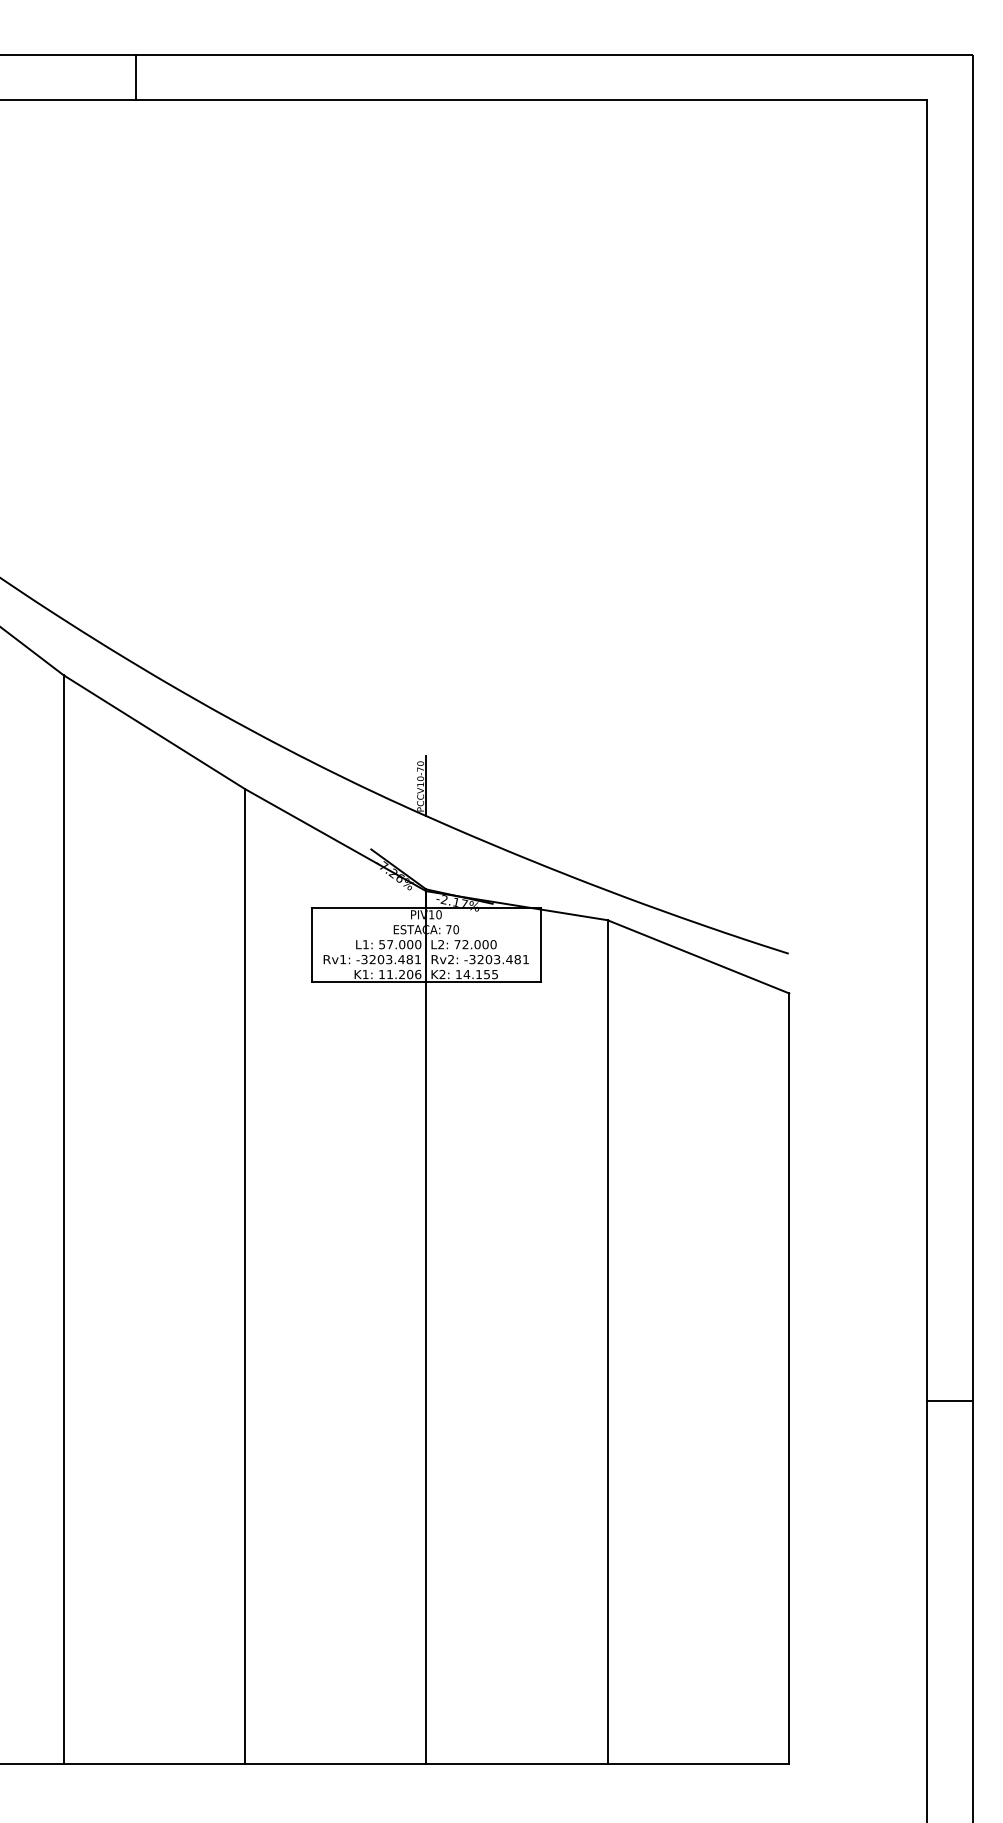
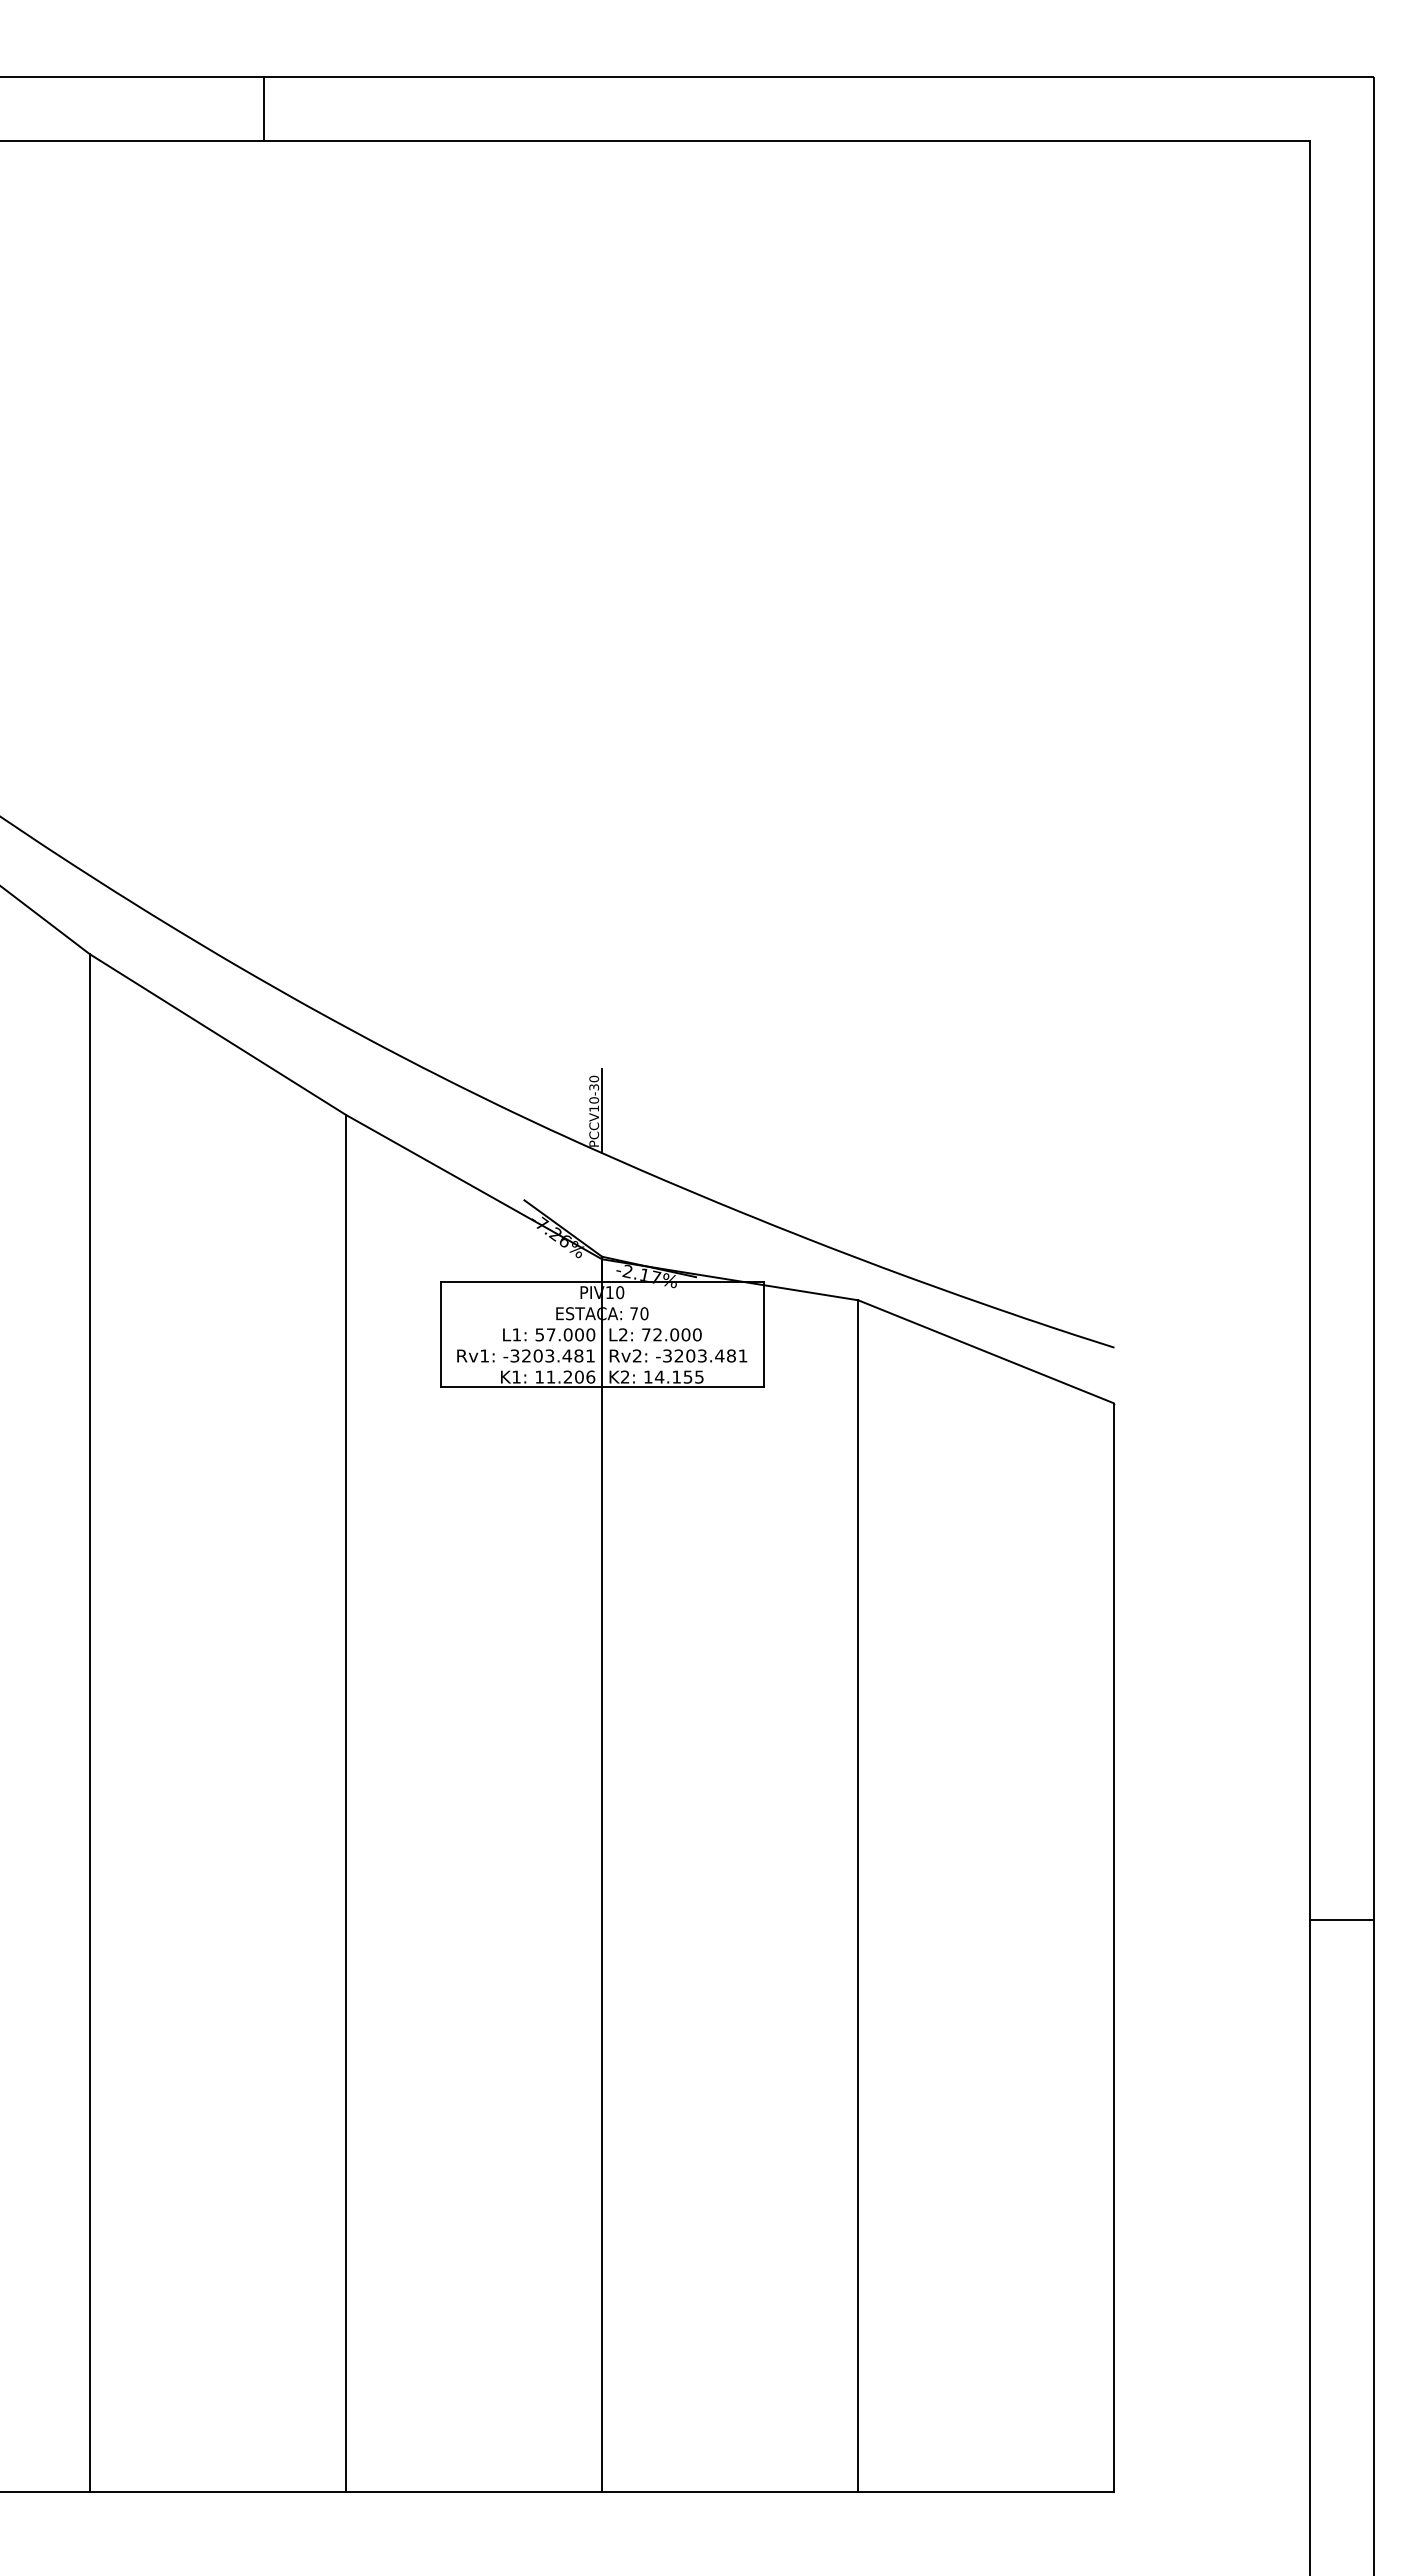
line: (135, 77) -> (264, 109), moved
text: (420, 769) -> (594, 1087), PCCV10-70 -> PCCV10-30
line: (950, 1400) -> (1342, 1920), moved

